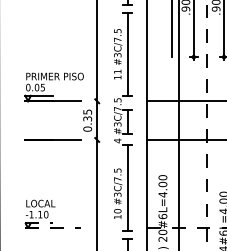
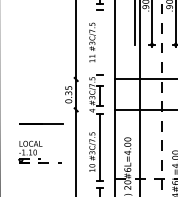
line: (128, 54) -> (100, 42), removed
part: (52, 87) -> (41, 68), removed
line: (52, 139) -> (41, 123), moved
part: (51, 213) -> (39, 151), moved

